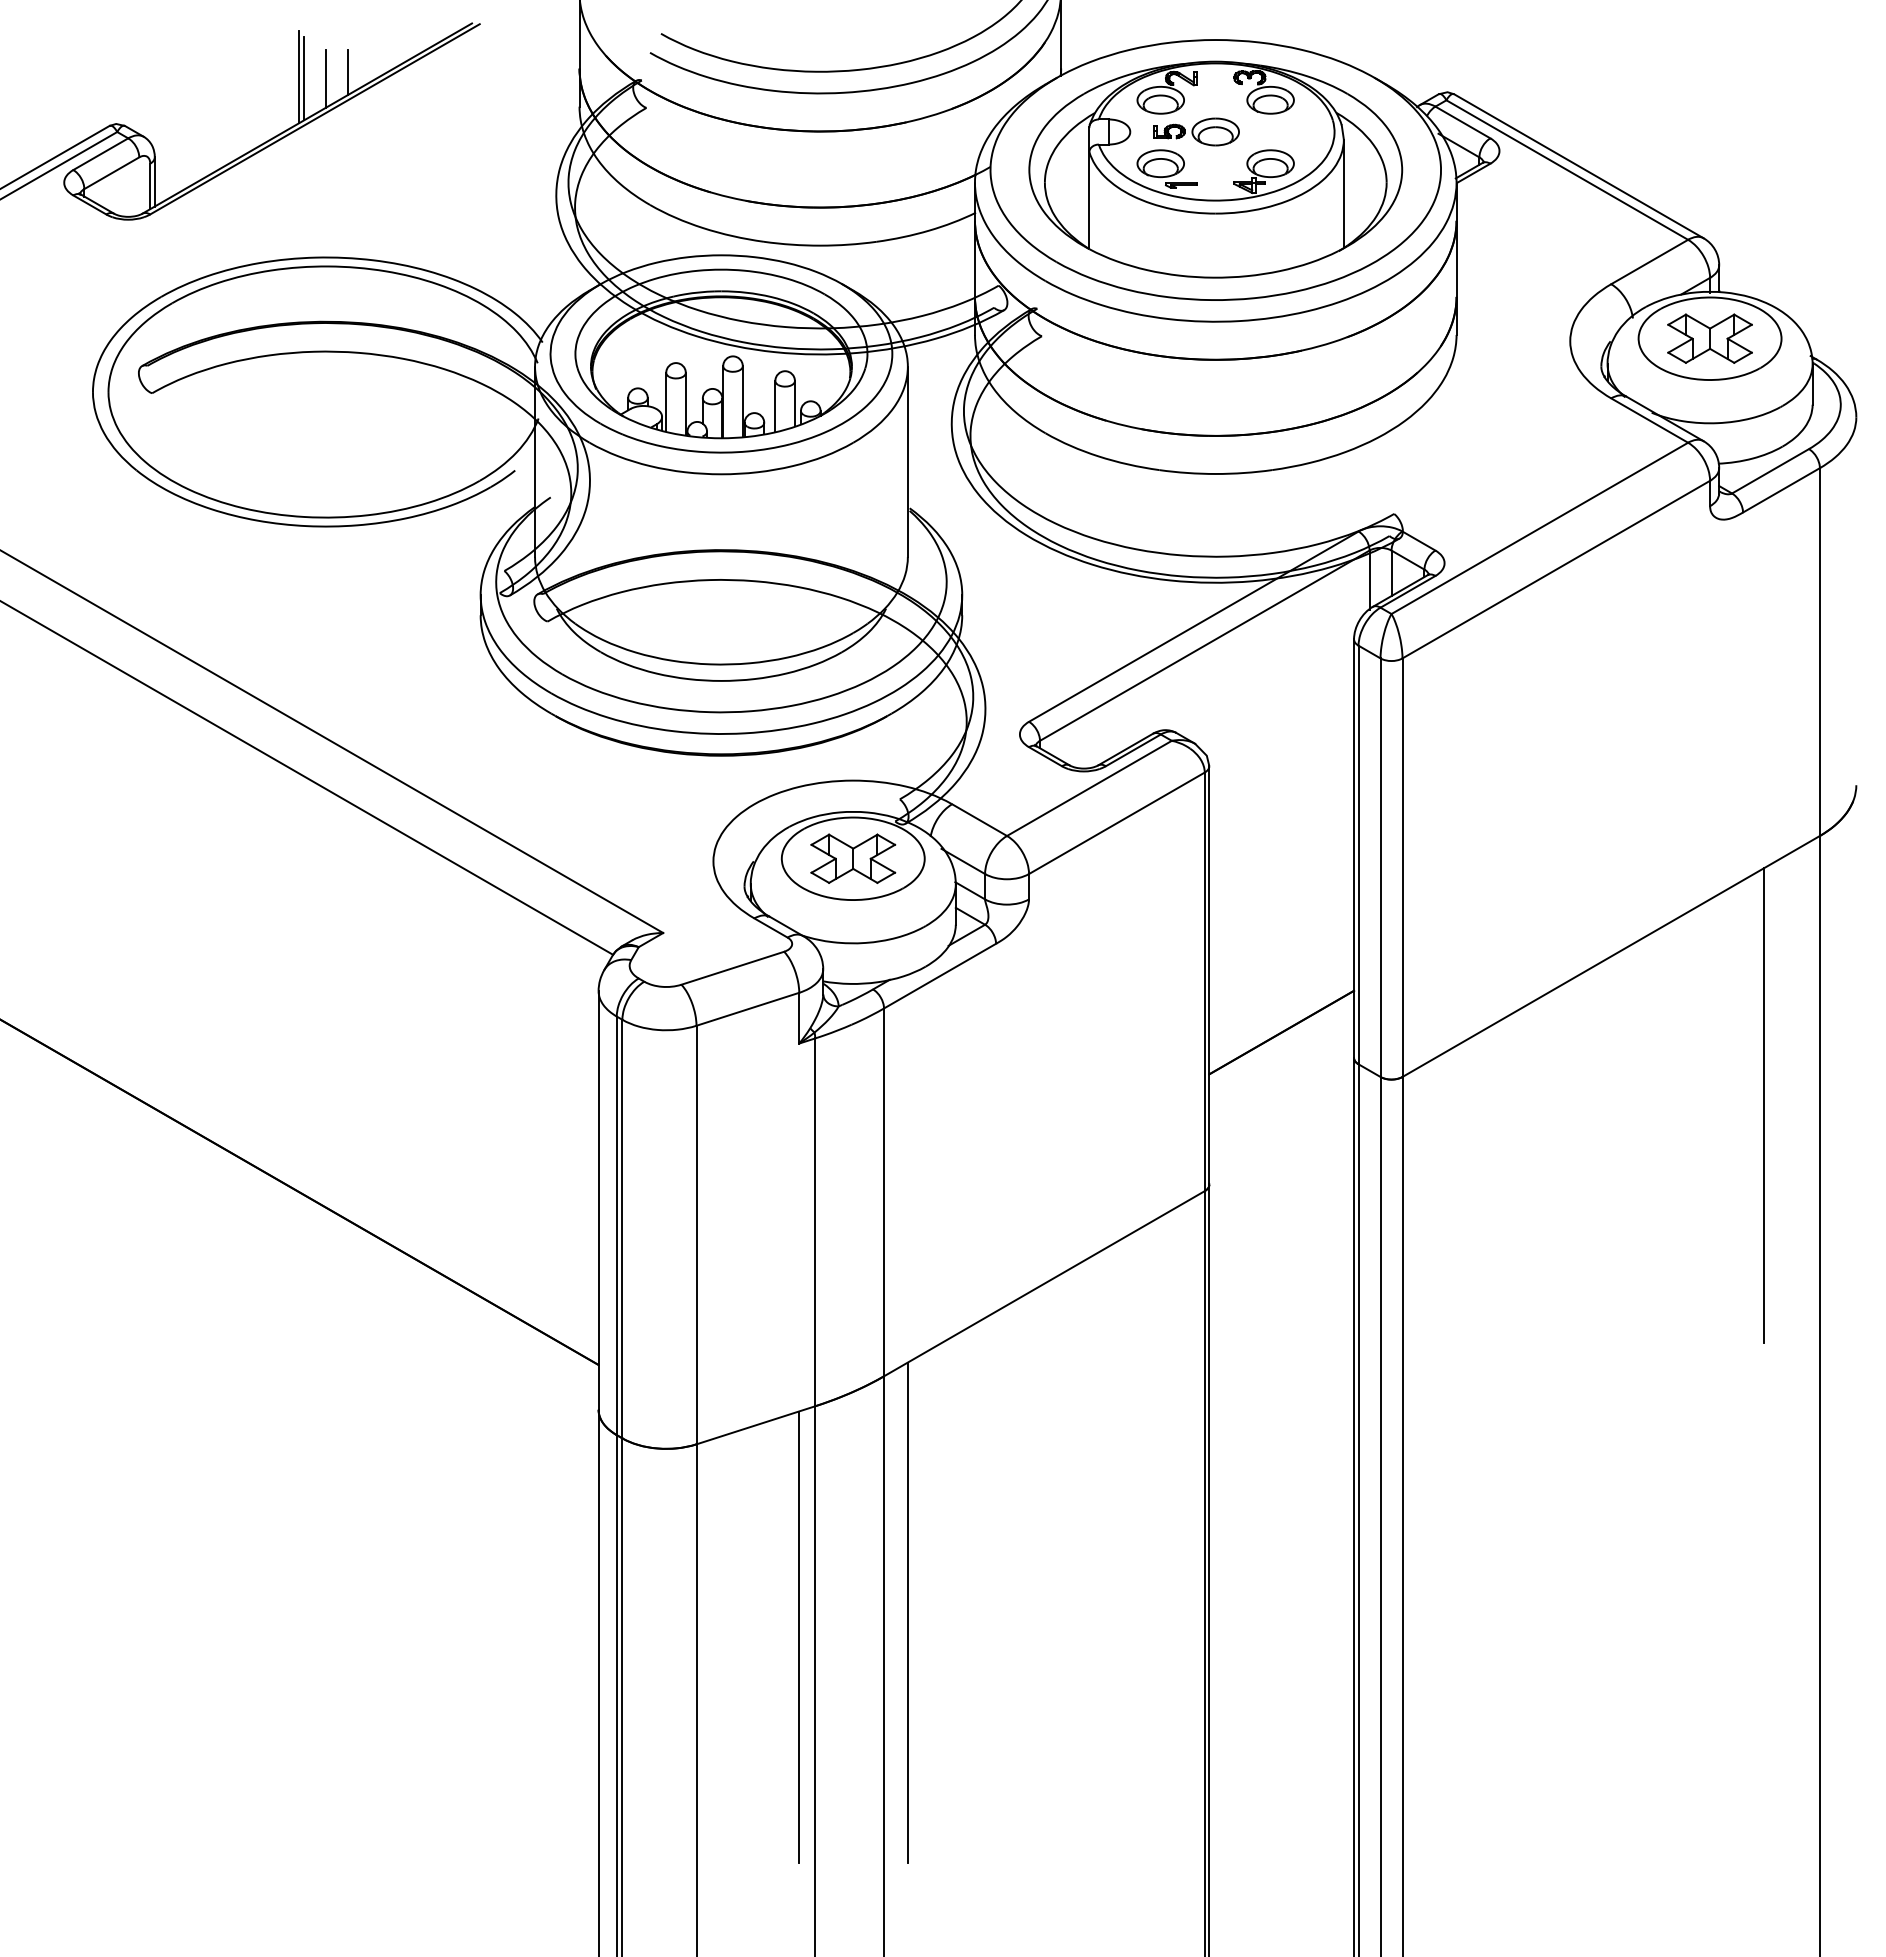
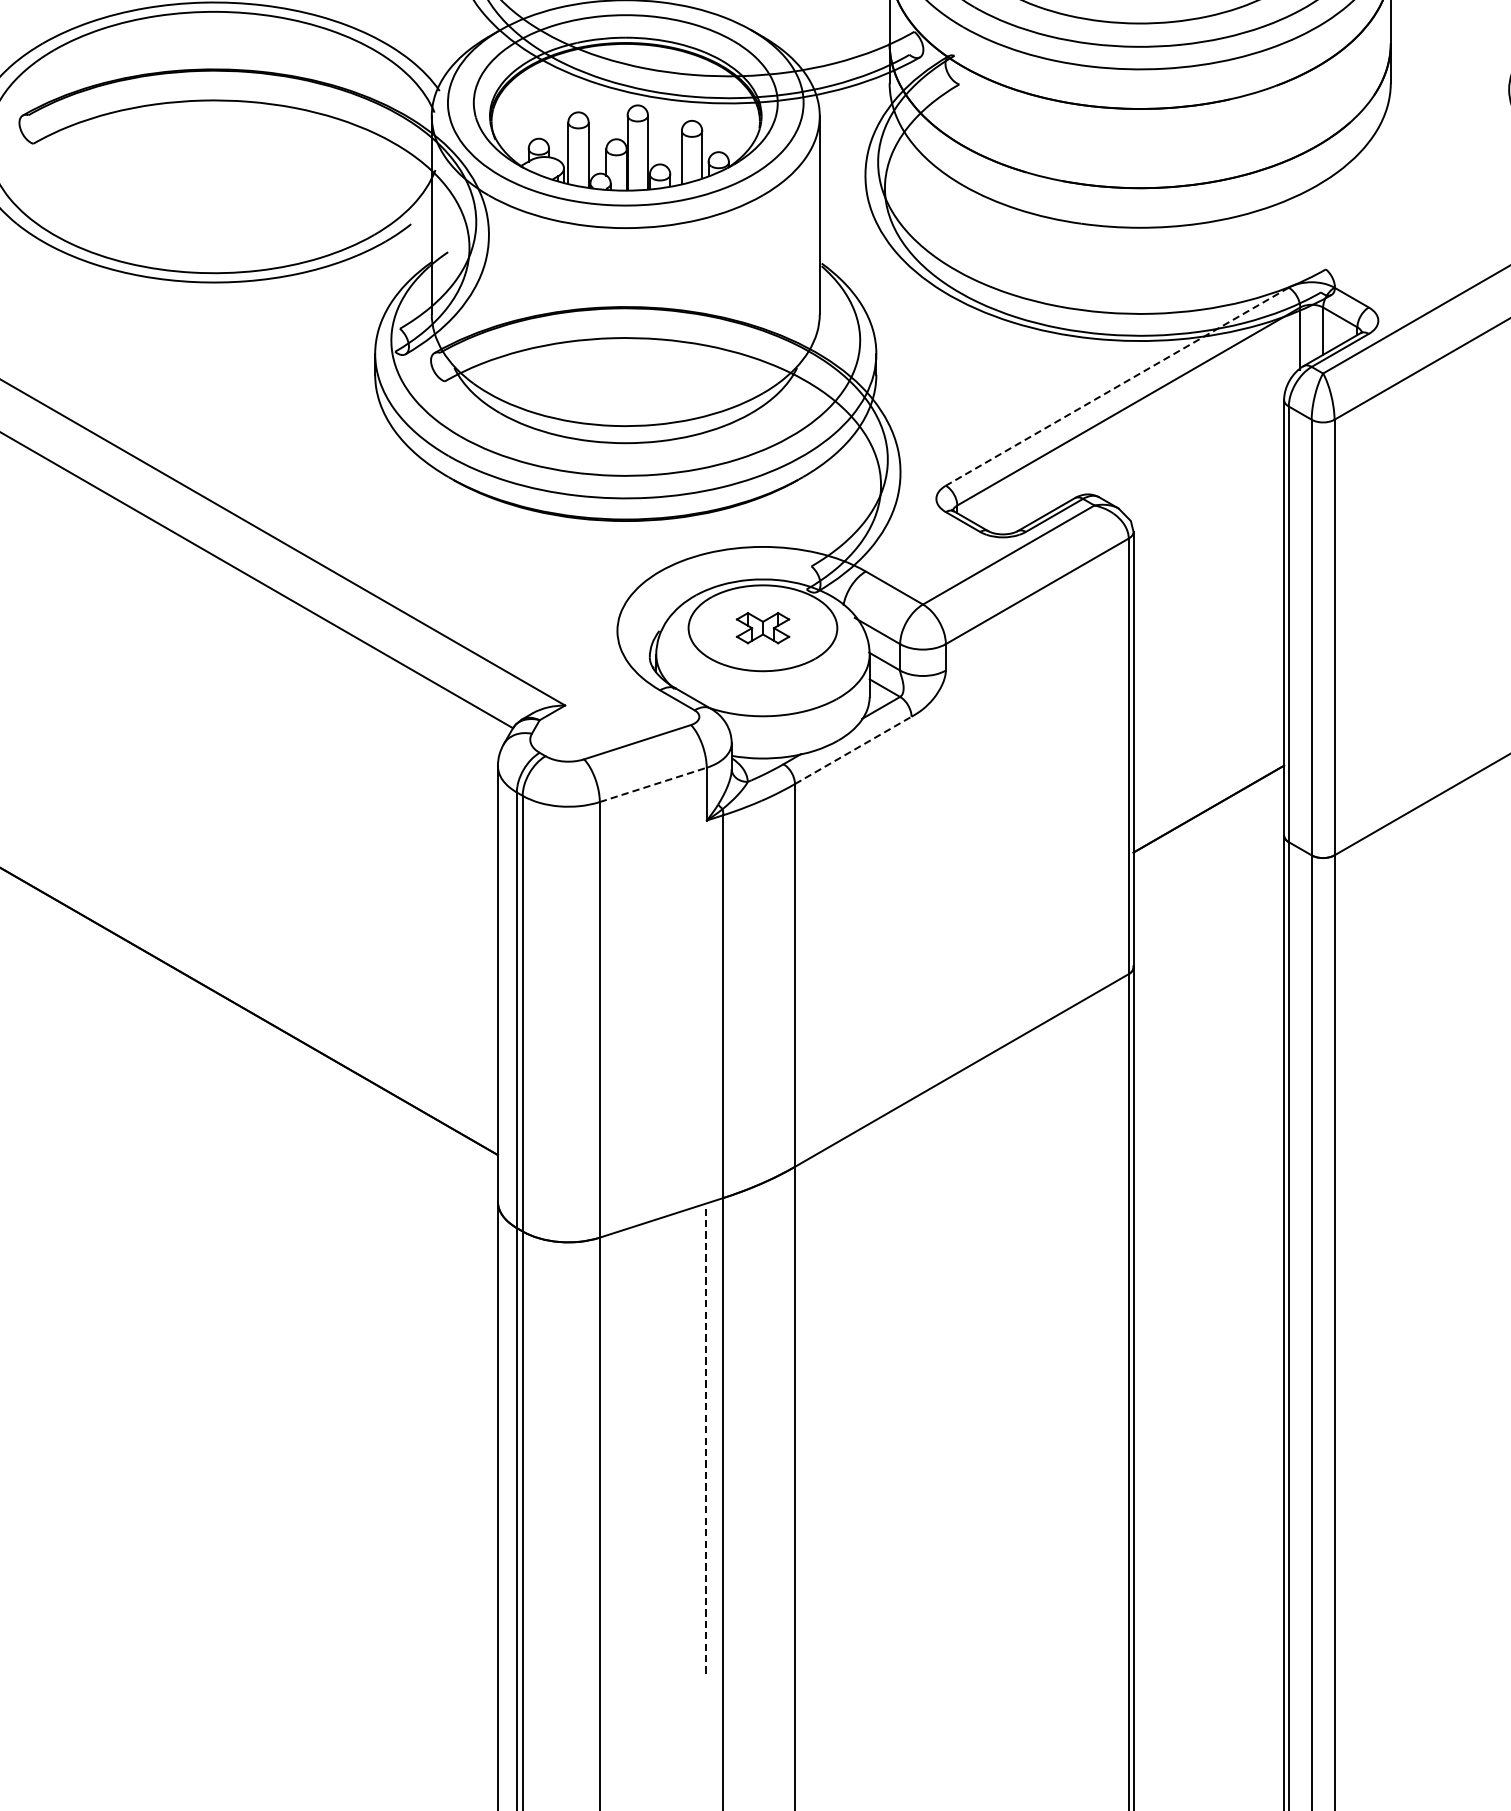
line: (1193, 626) -> (1117, 386), solid -> dashed
part: (853, 858) -> (763, 627), size x0.6
line: (940, 976) -> (853, 750), solid -> dashed
line: (747, 1009) -> (652, 785), solid -> dashed
line: (907, 1612) -> (819, 1412), removed
line: (798, 1637) -> (705, 1438), solid -> dashed

